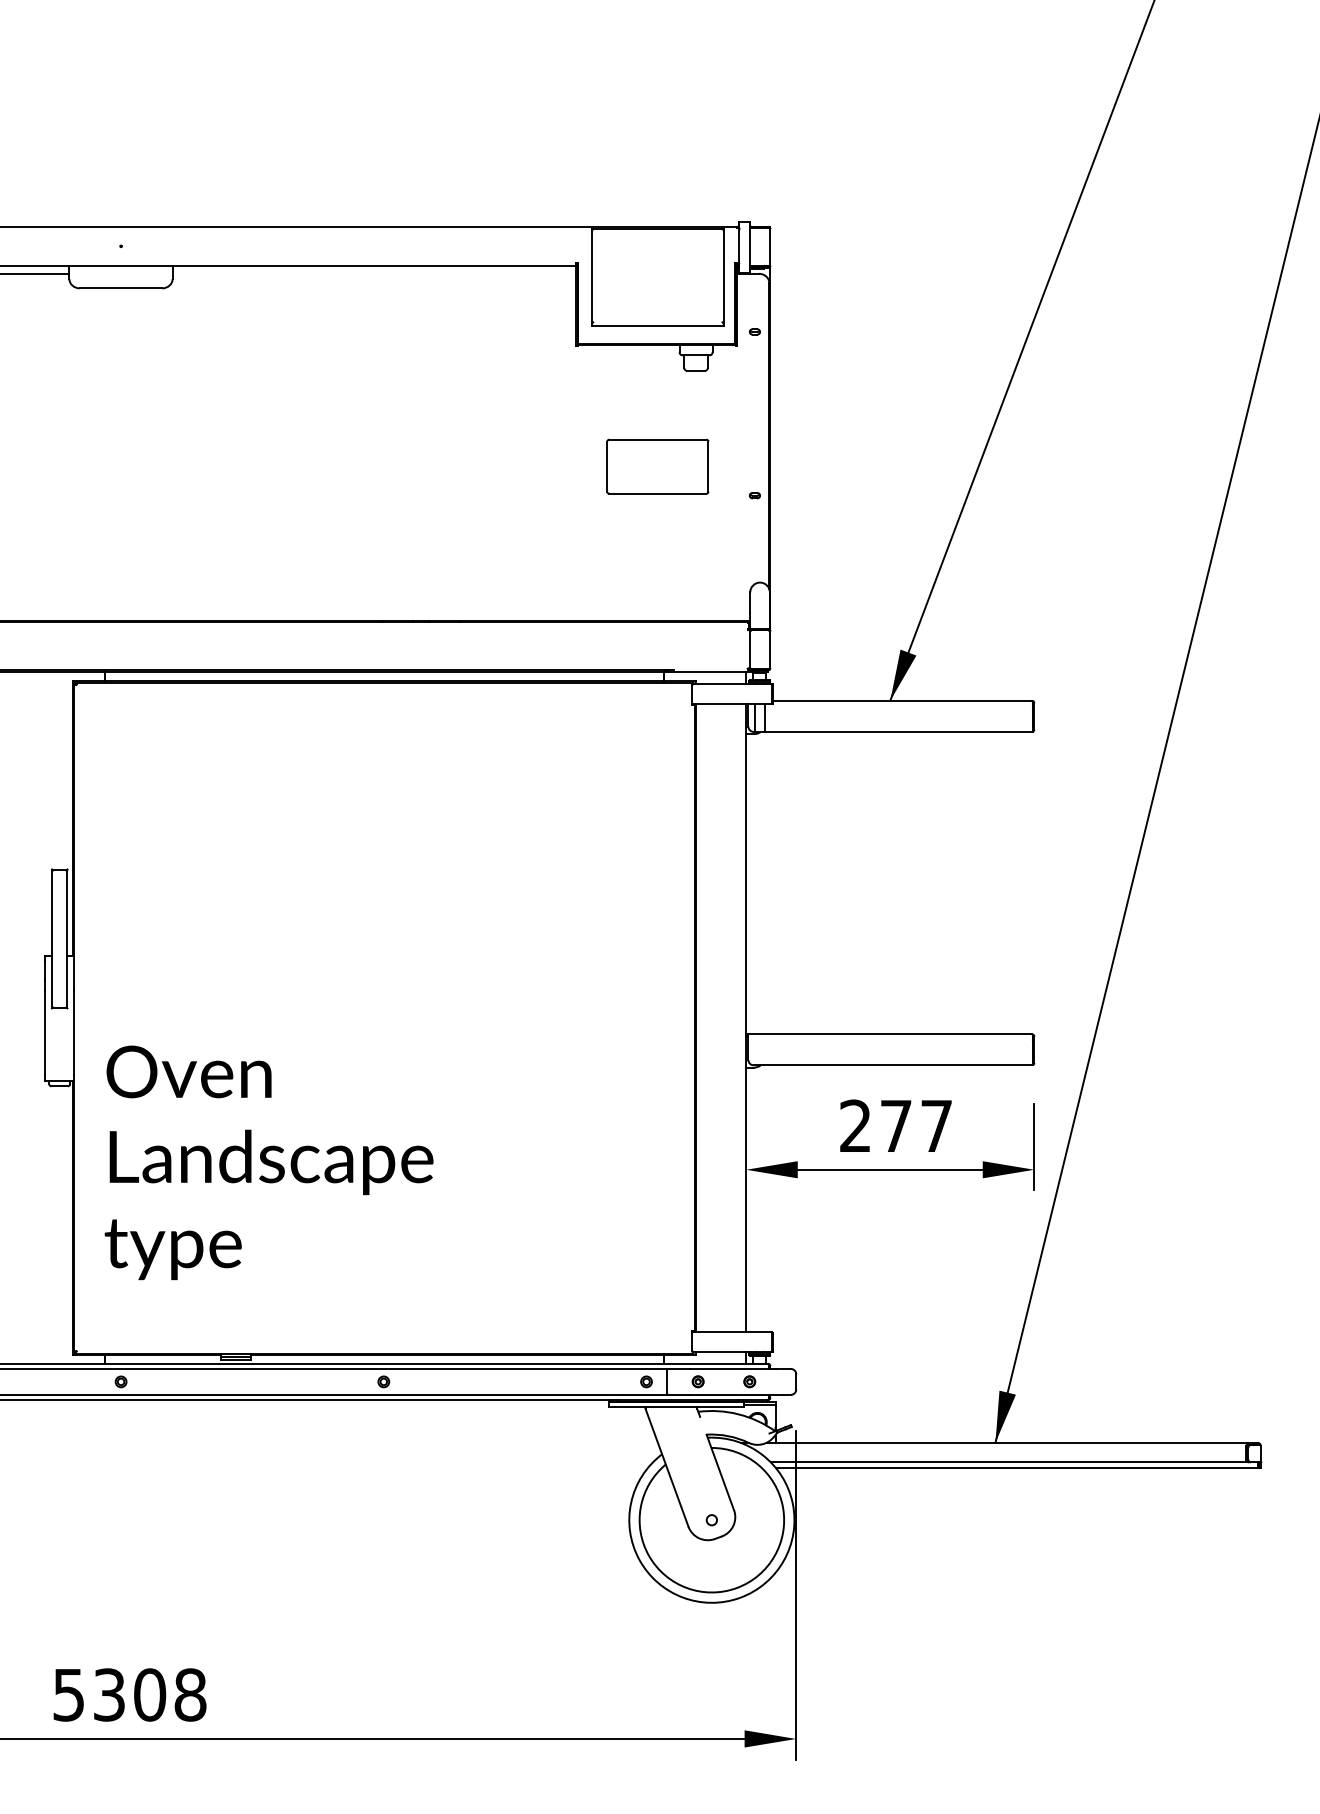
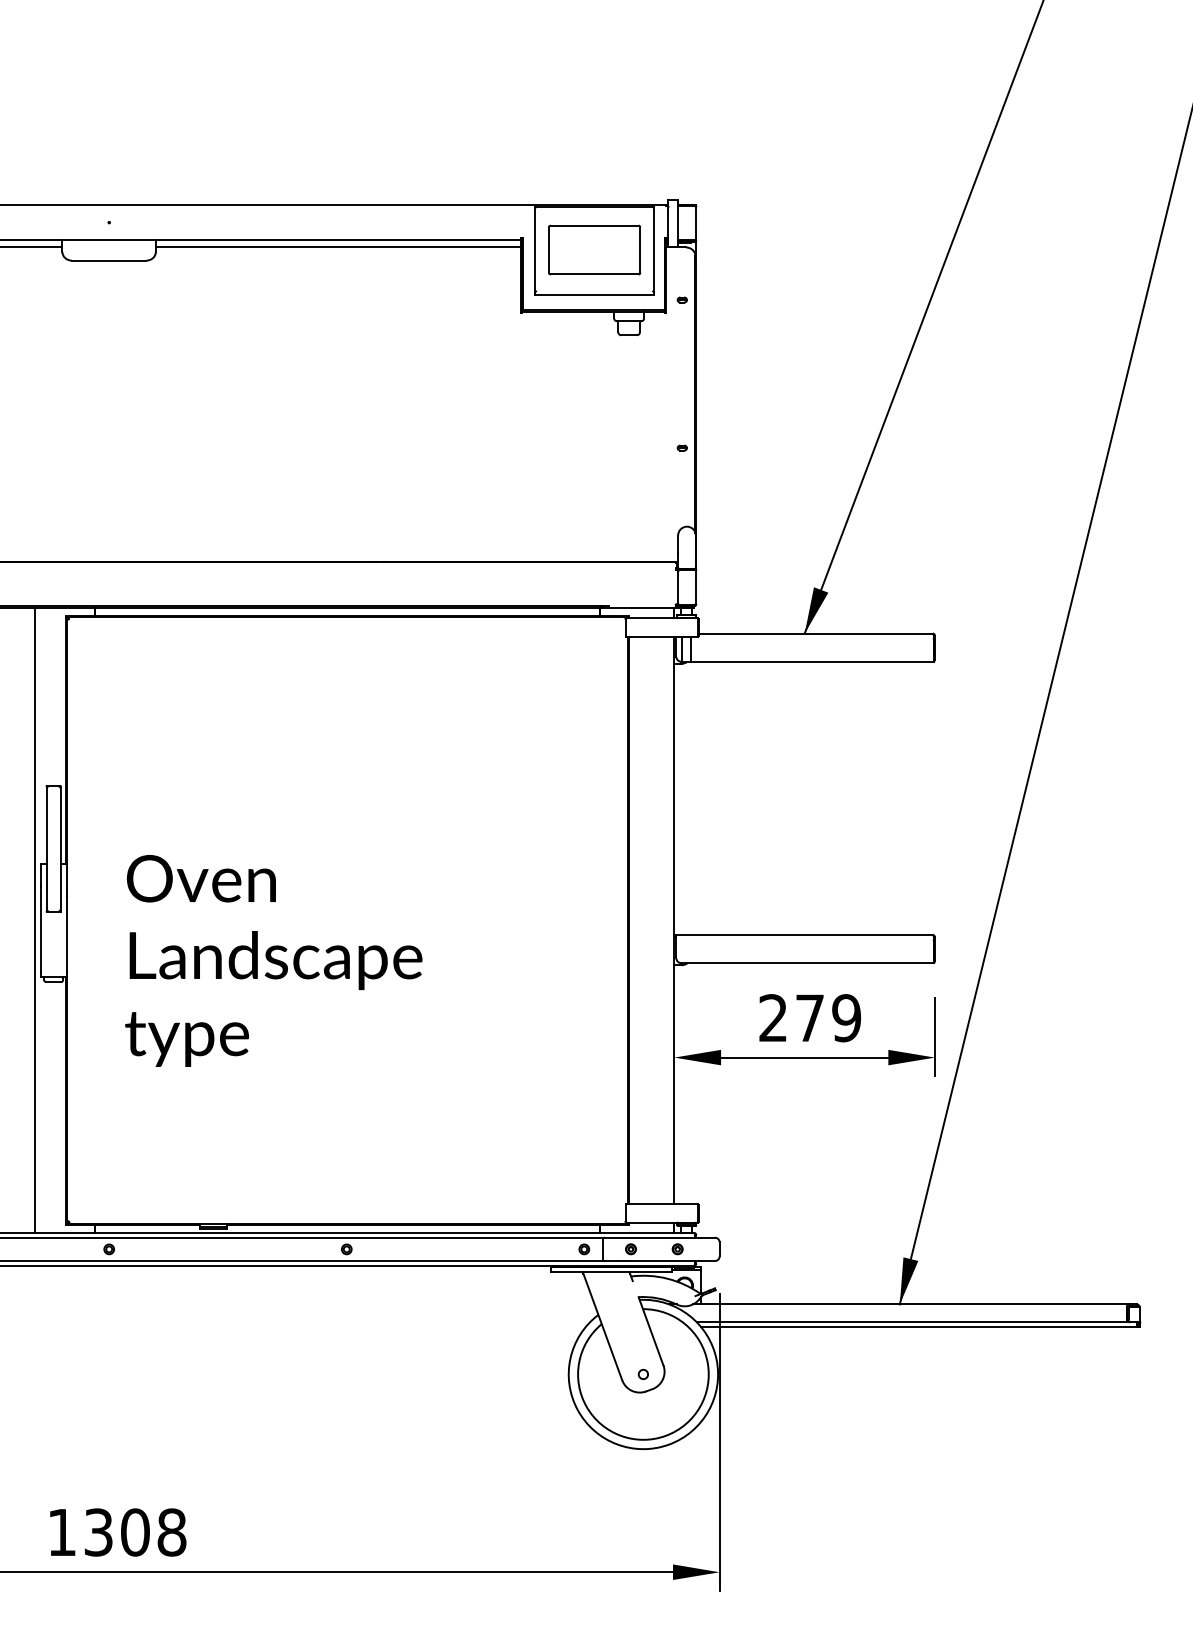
line: (374, 273) -> (338, 247), added
part: (657, 466) -> (594, 249), moved
line: (39, 1017) -> (35, 919), added
text: (936, 1125) -> (846, 1017), 277 -> 279
text: (268, 1162) -> (273, 960), moved
text: (68, 1695) -> (61, 1532), 5308 -> 1308

